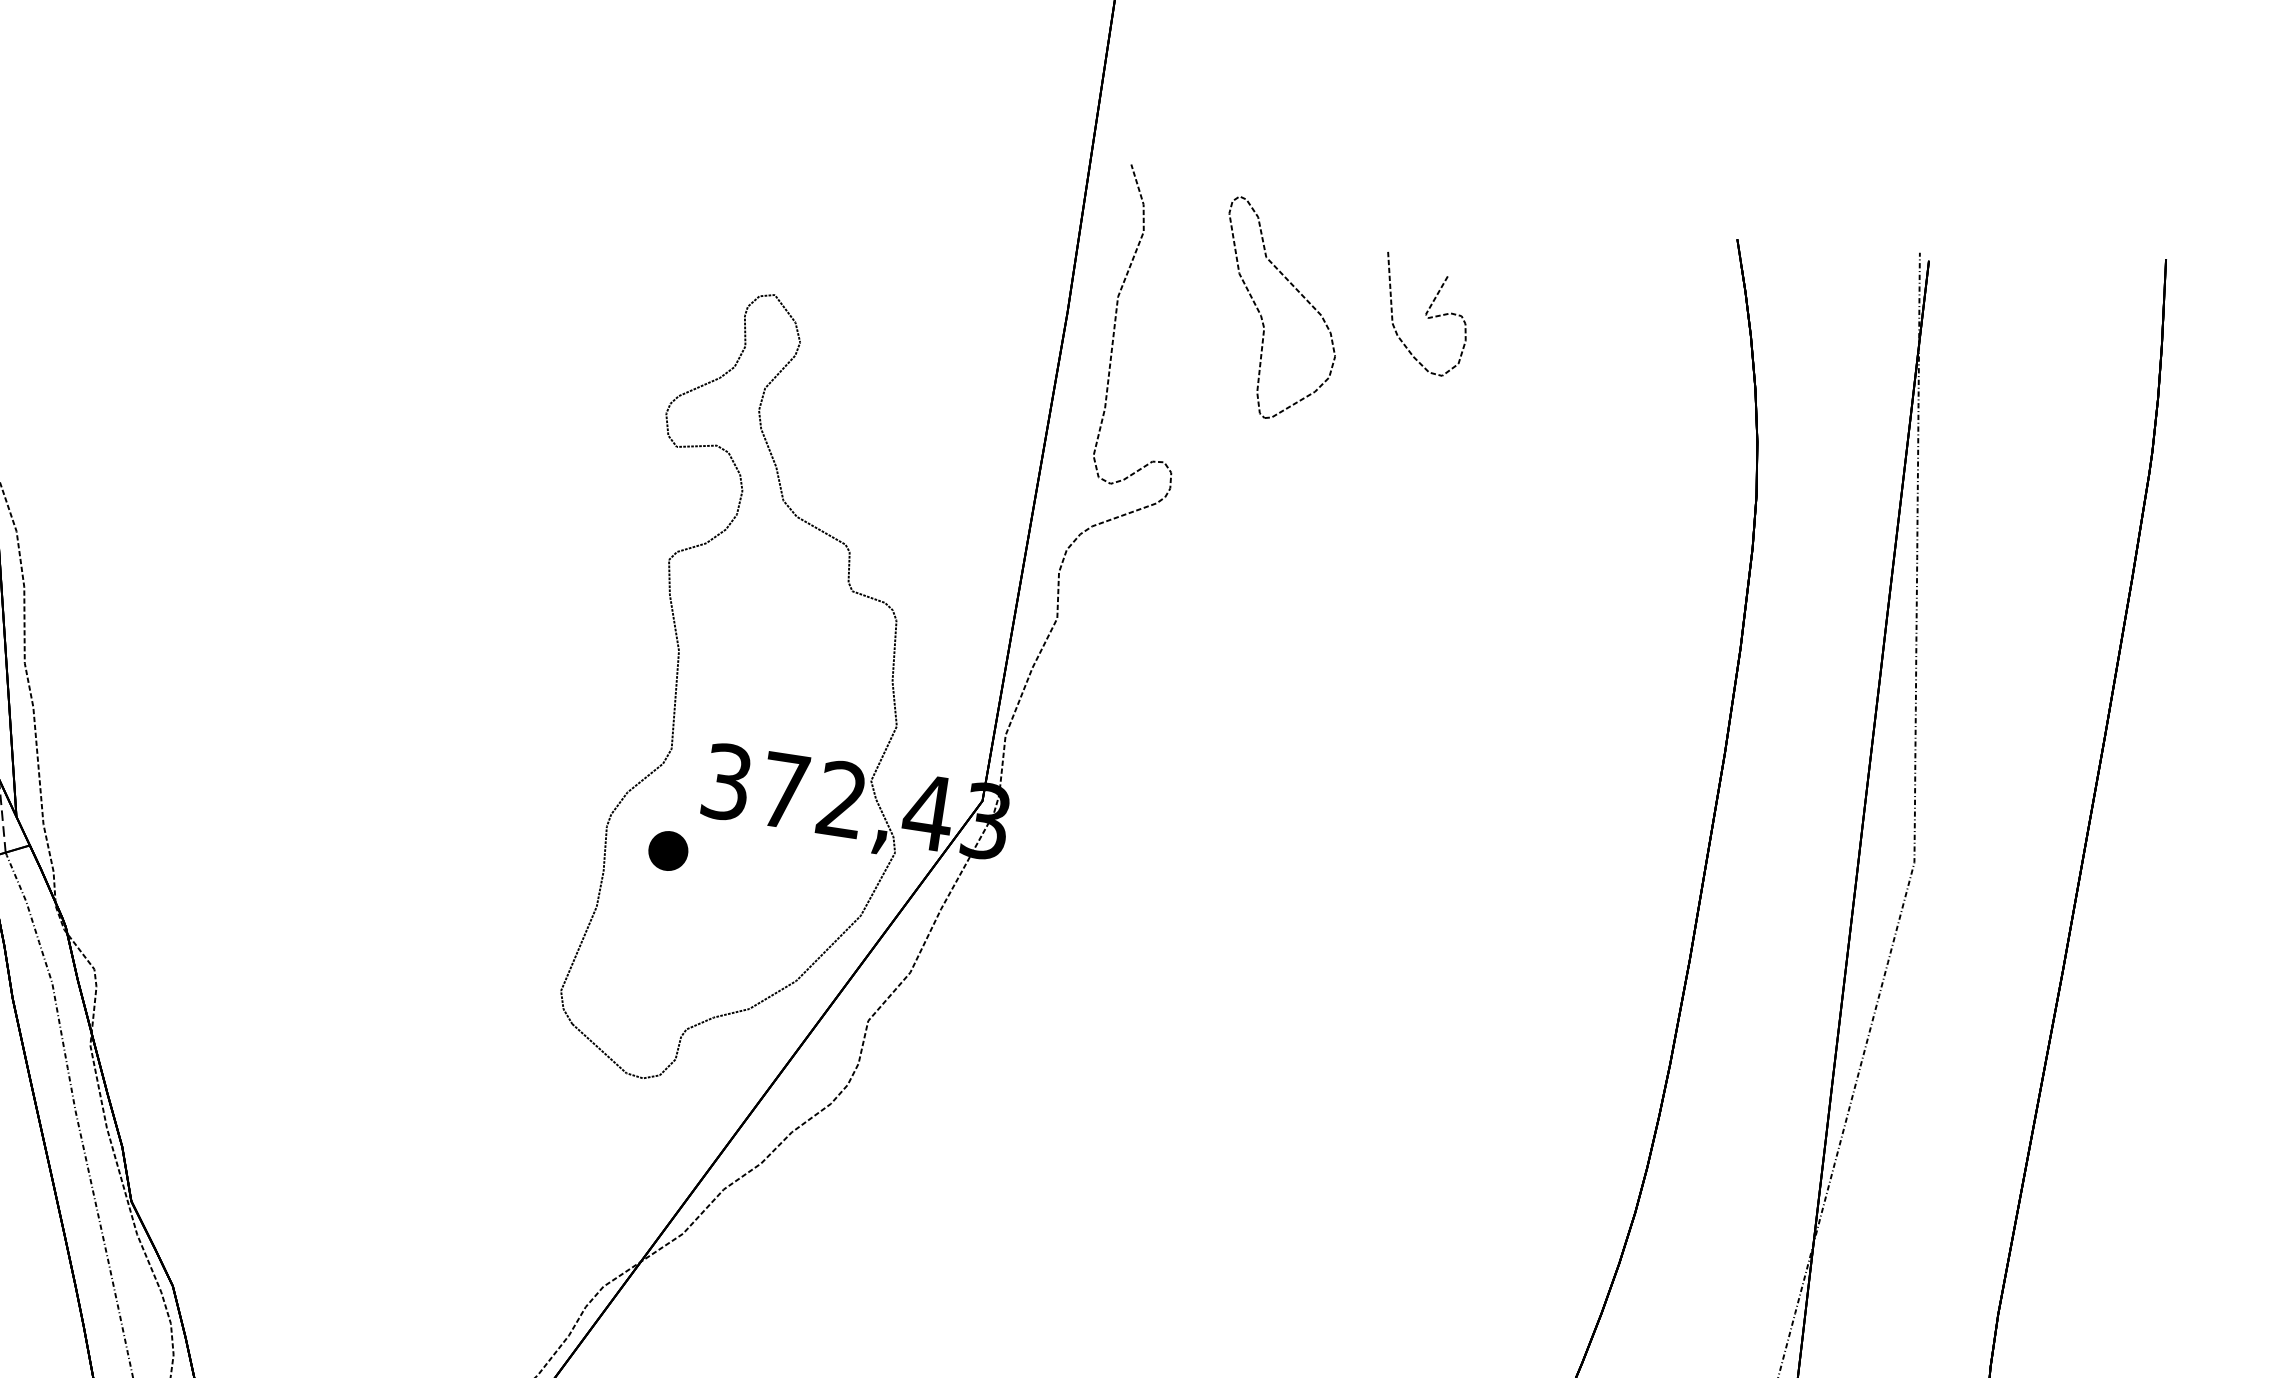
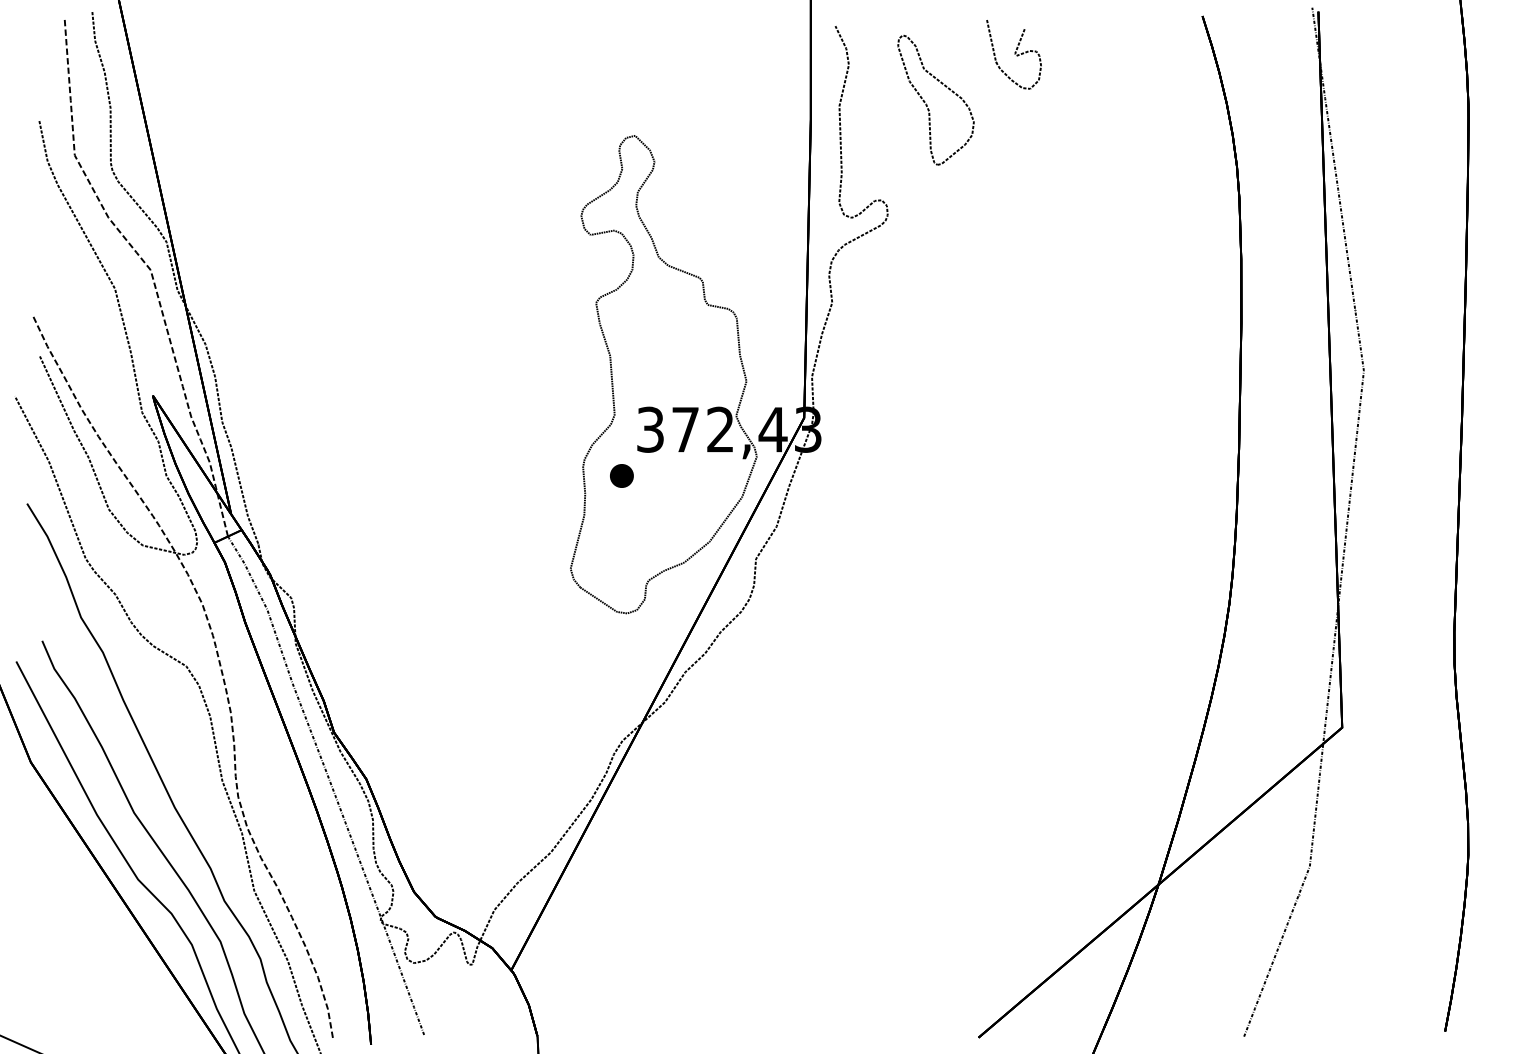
curve: (1424, 315) -> (1014, 54), moved

